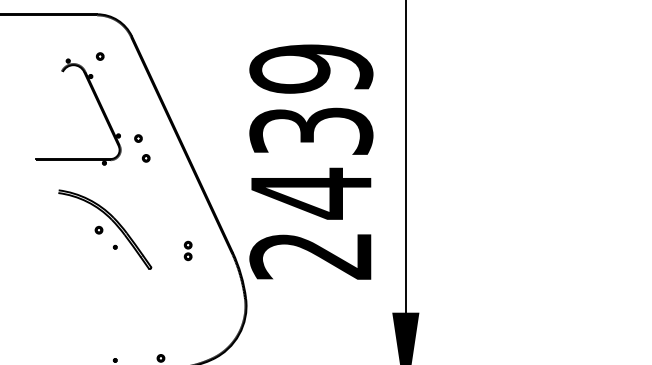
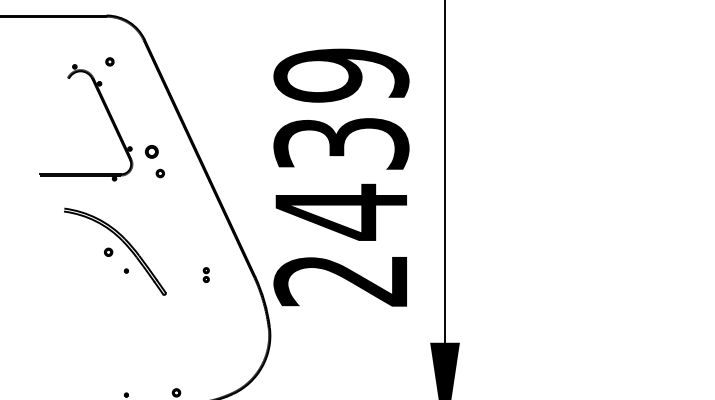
part: (138, 138) -> (151, 151), size x1.6
part: (187, 250) -> (205, 274), size x0.7

